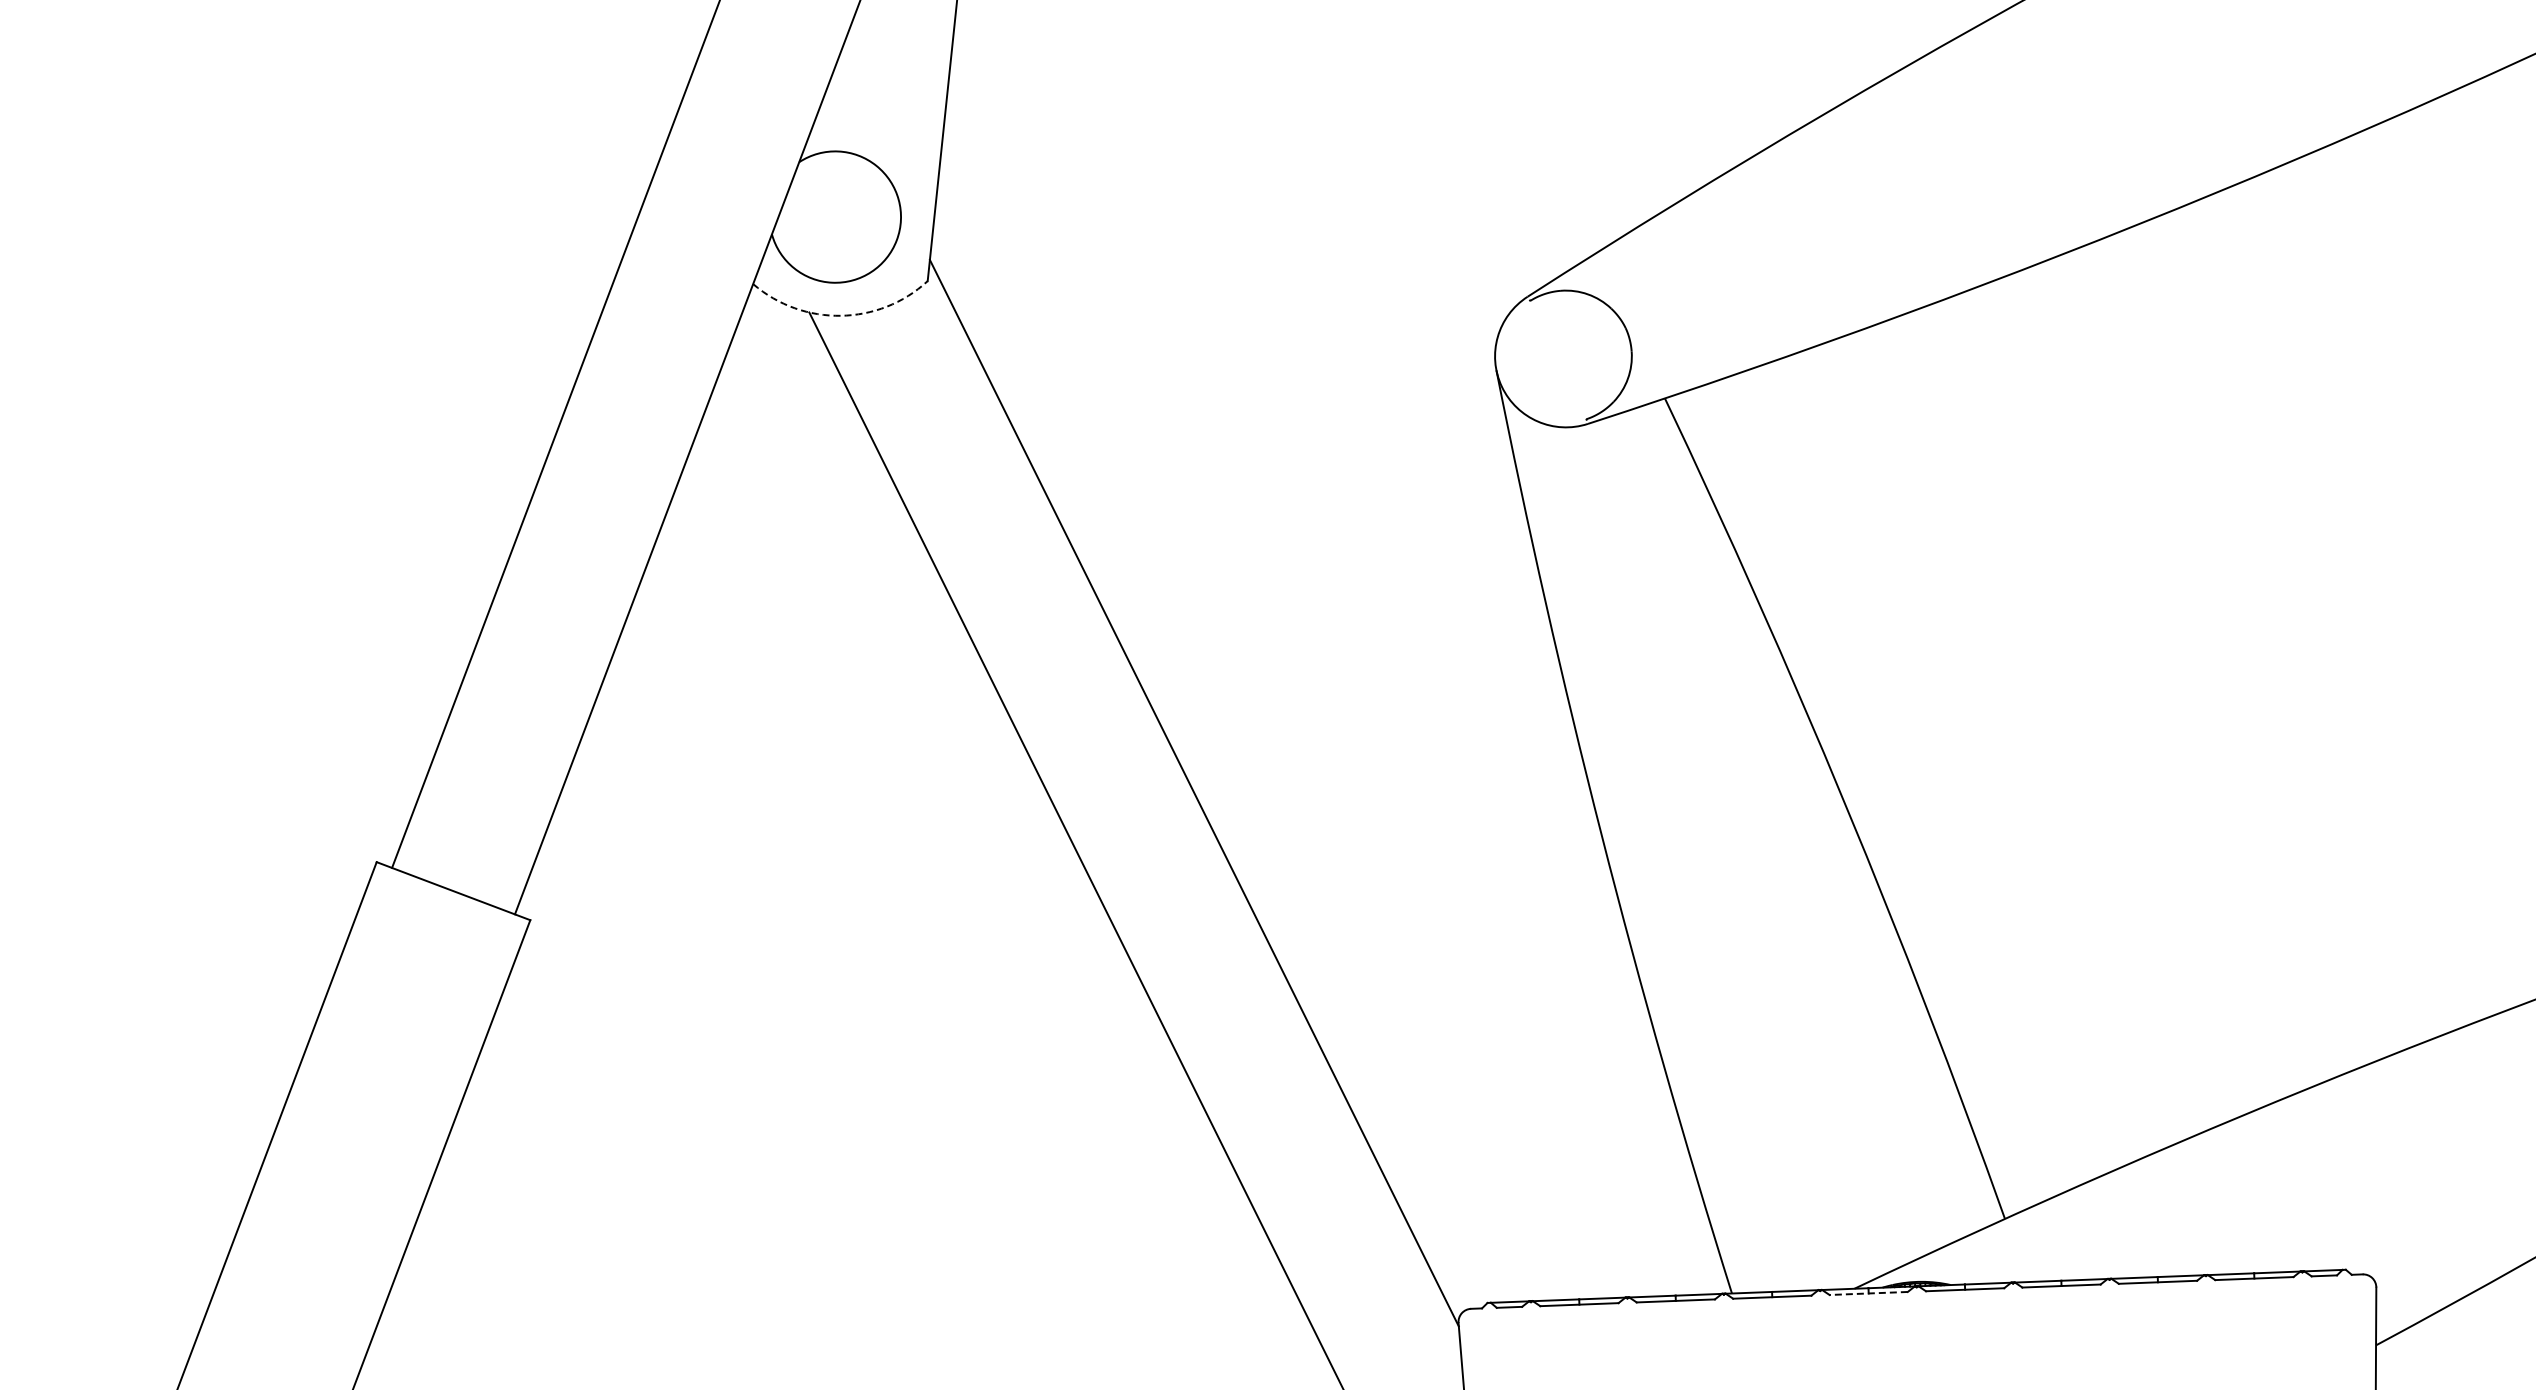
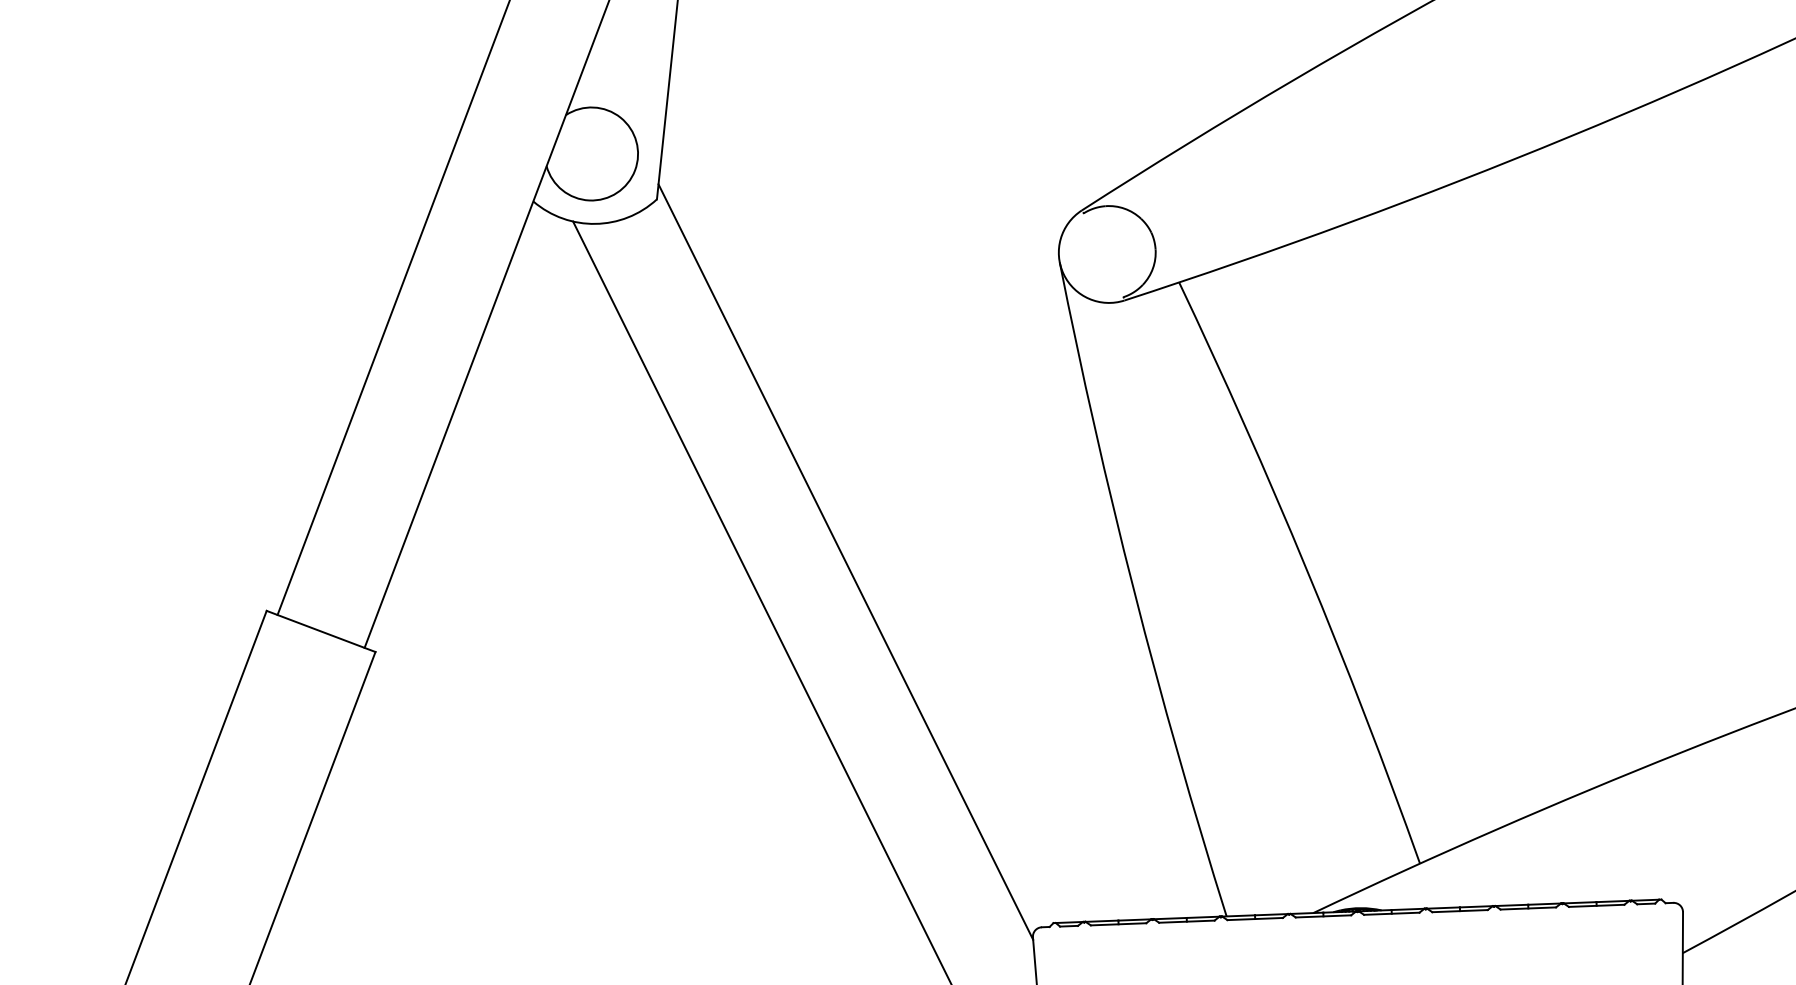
arc: (841, 315) -> (595, 223), dashed -> solid
line: (1868, 1293) -> (1323, 916), dashed -> solid

